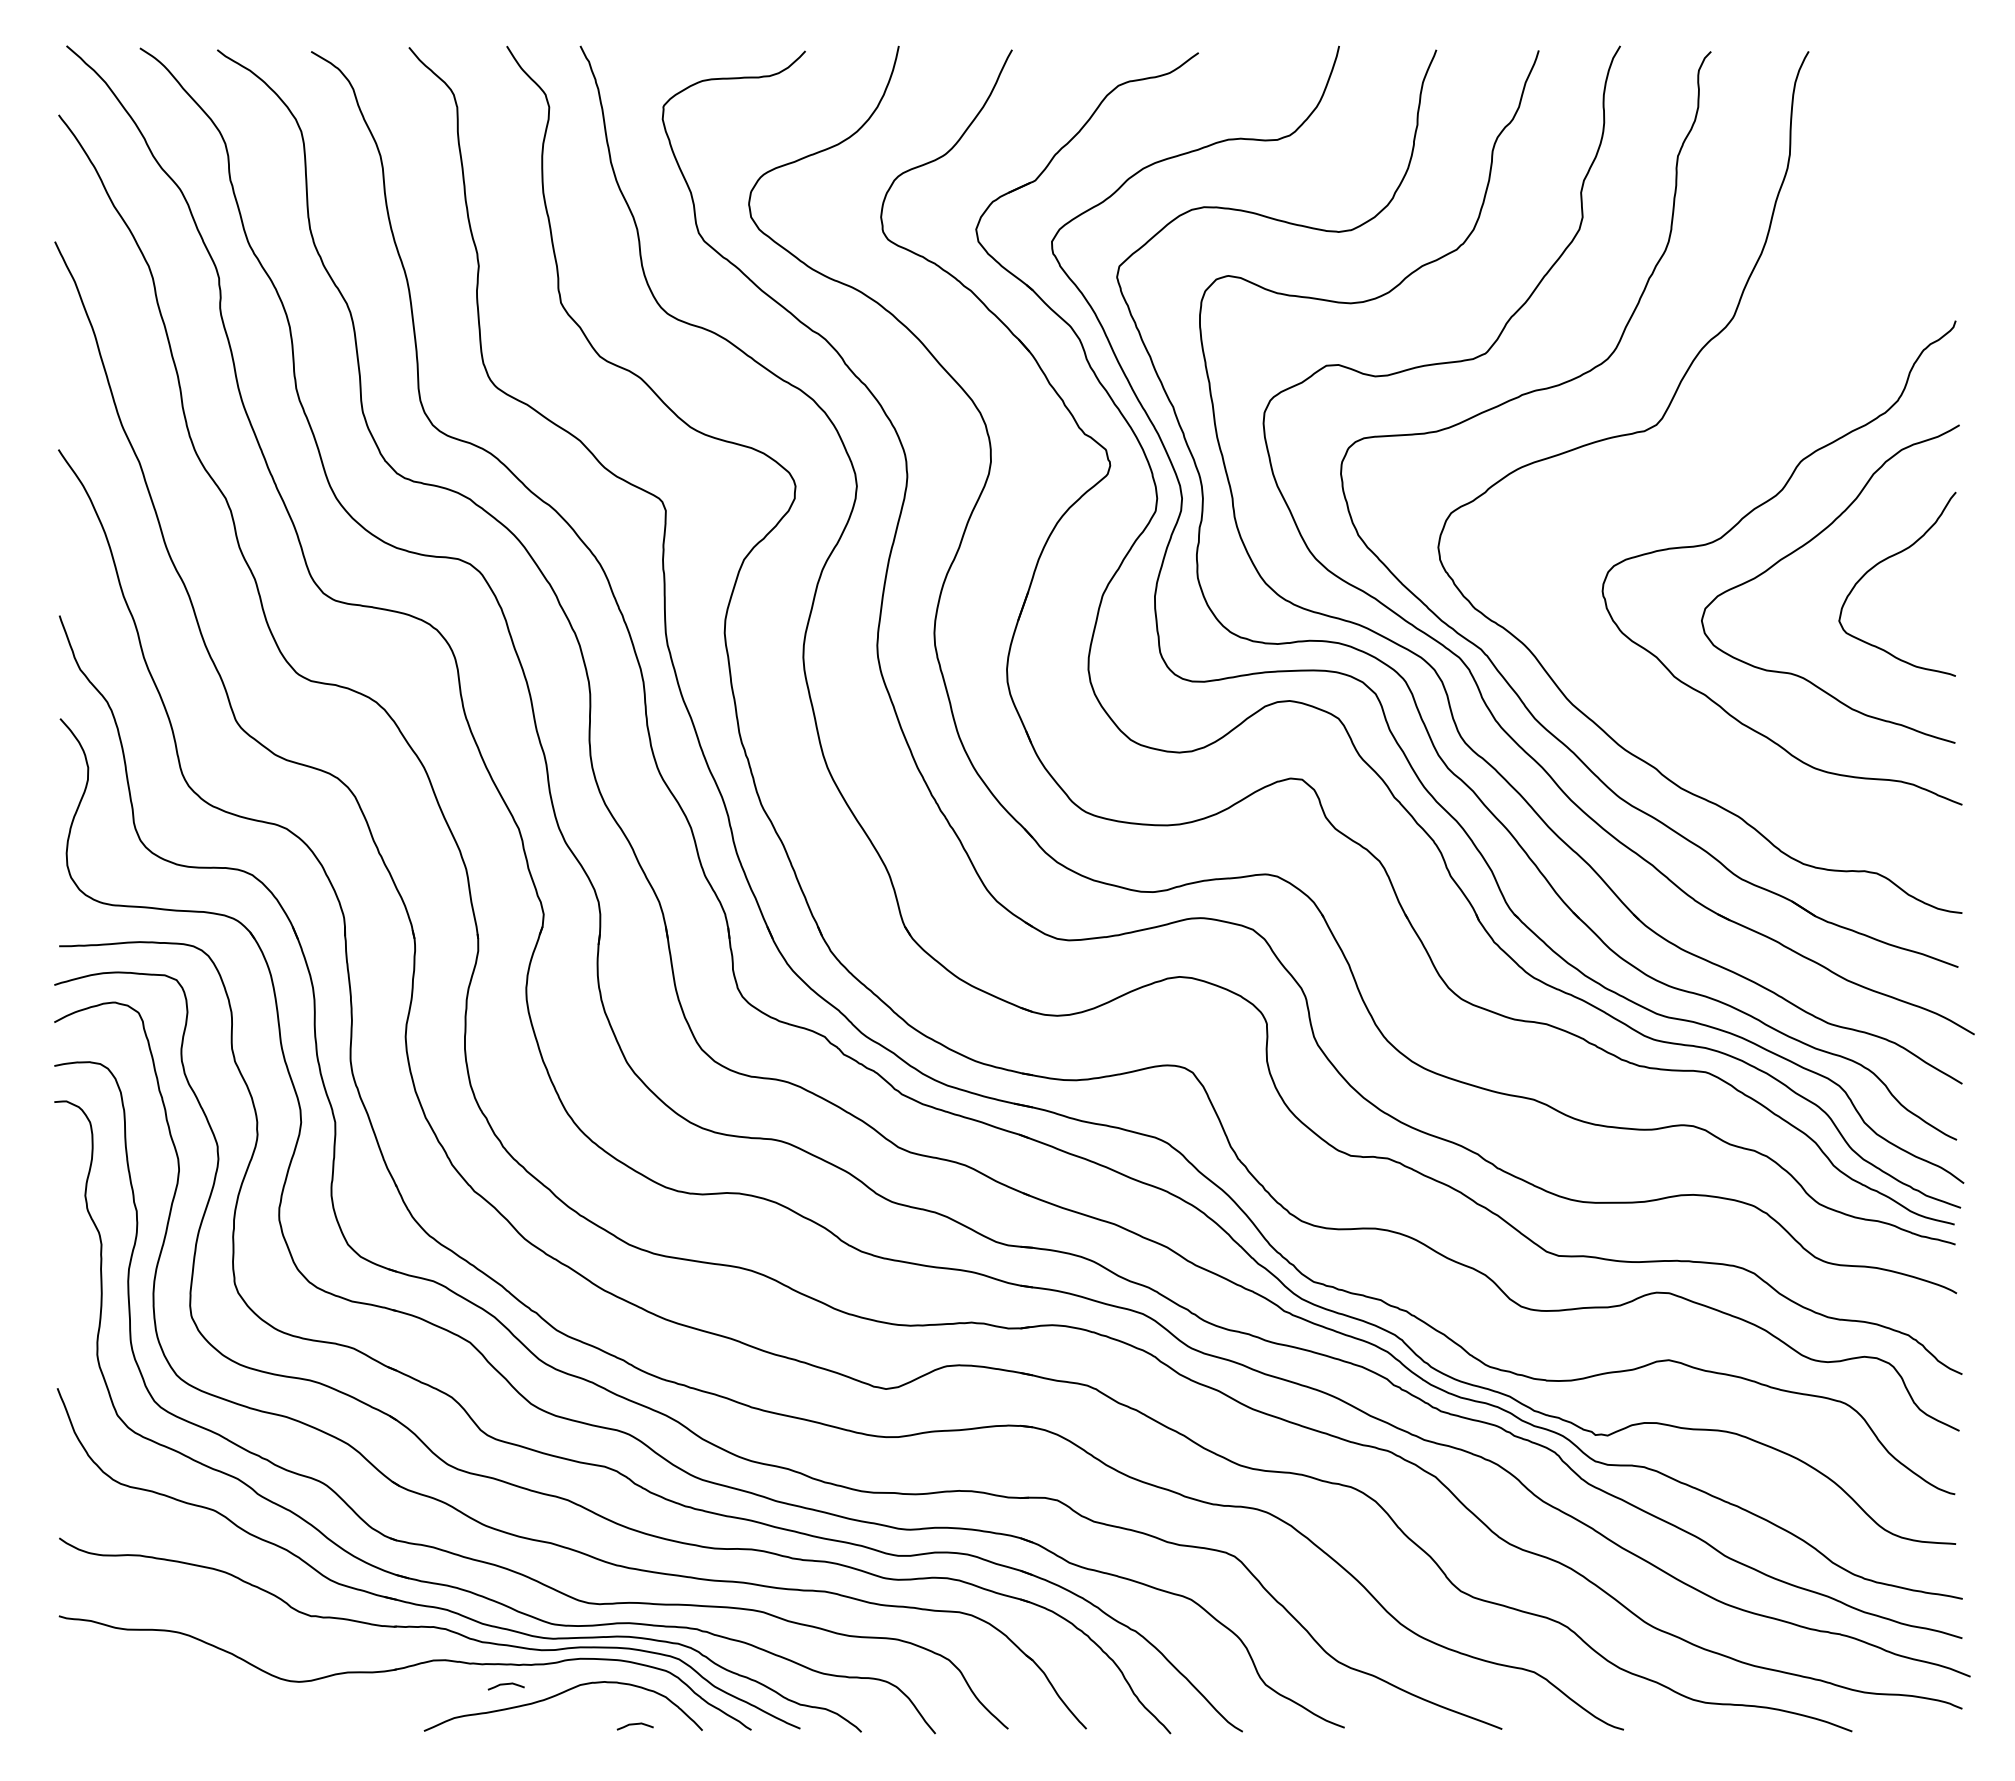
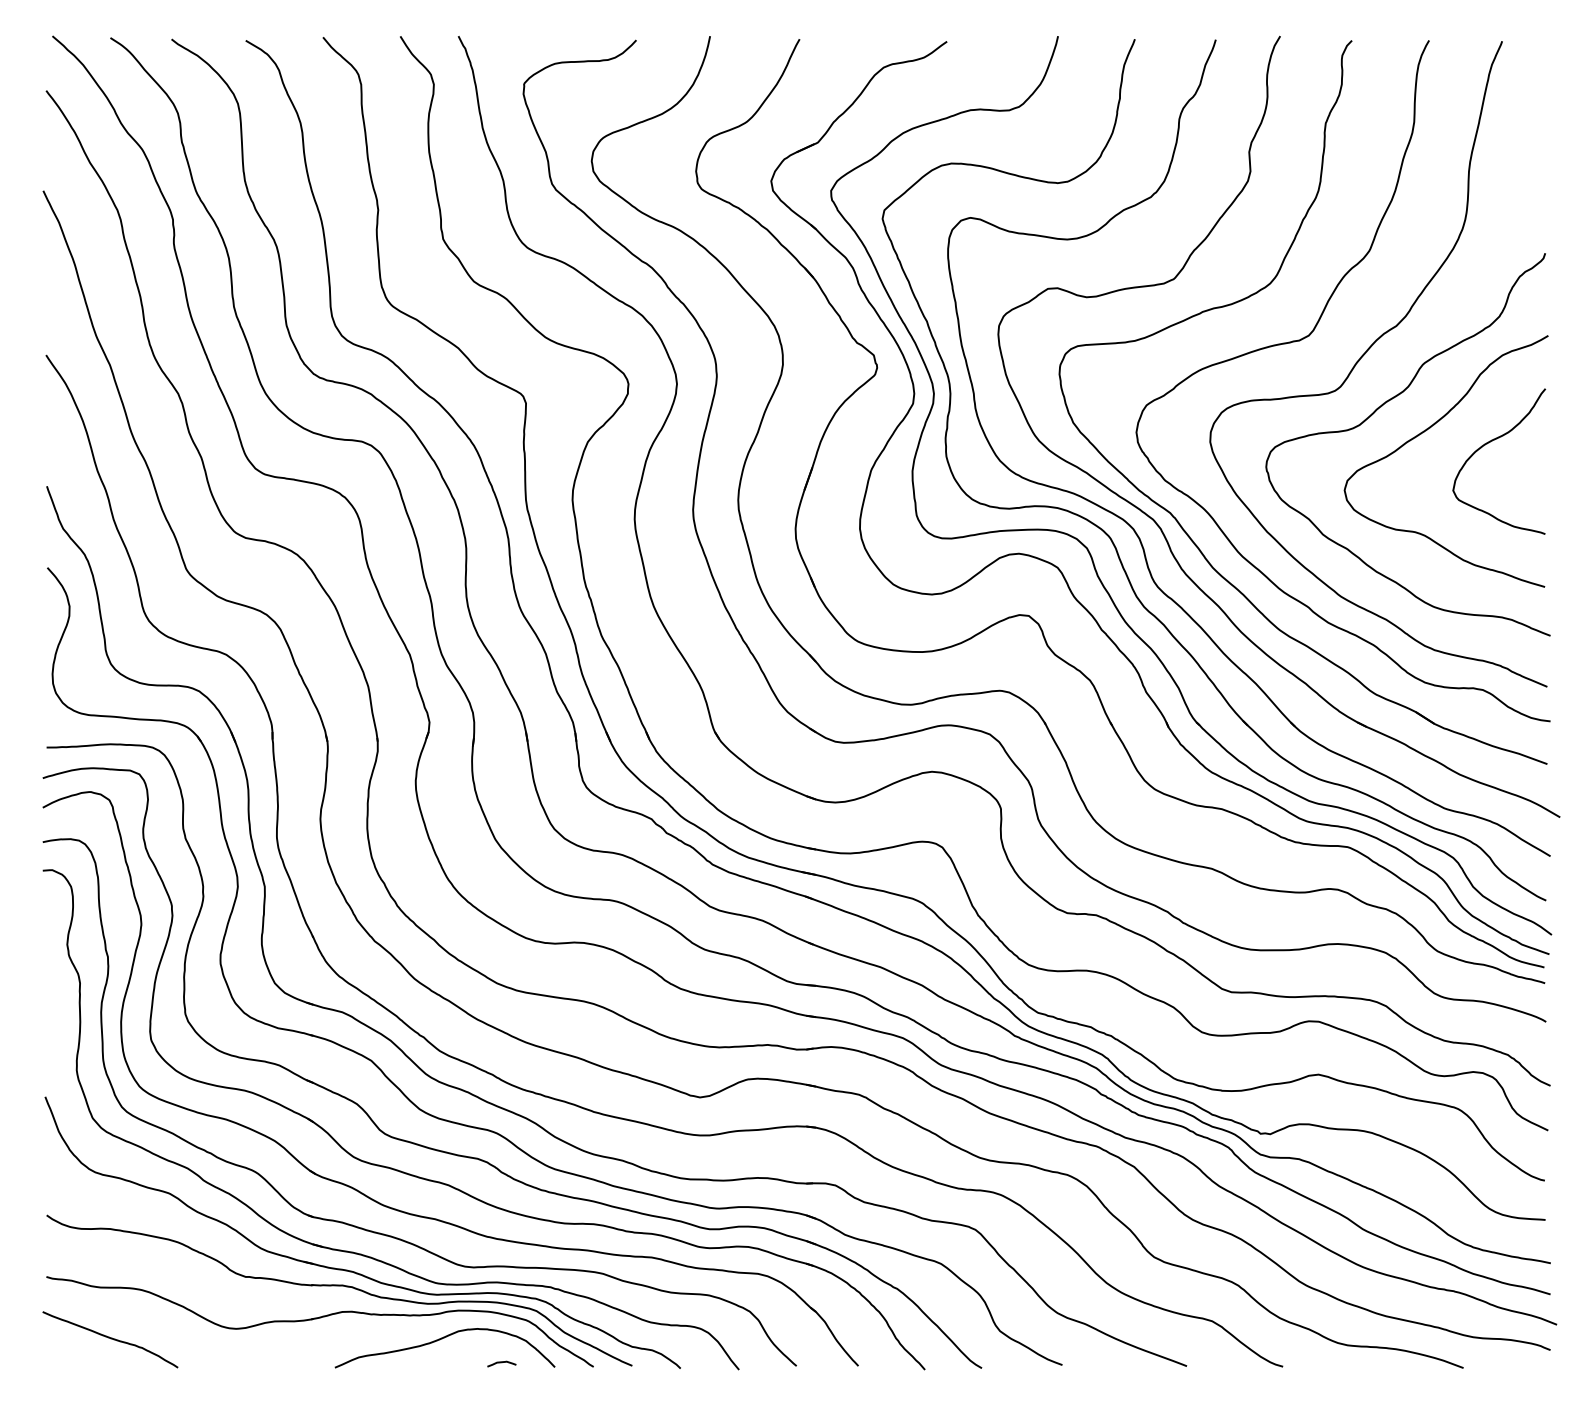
curve: (1729, 446) -> (1366, 352), added
curve: (505, 1685) -> (399, 1331), removed
curve: (139, 1694) -> (110, 1338), added

